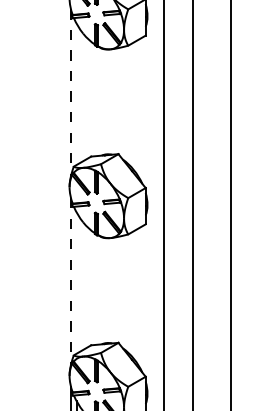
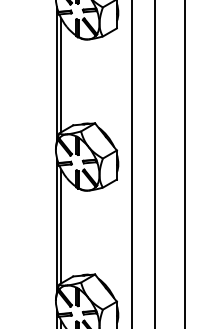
line: (70, 93) -> (56, 74), dashed -> solid
line: (76, 94) -> (61, 75), added
line: (70, 281) -> (56, 225), dashed -> solid
line: (76, 282) -> (61, 226), added

